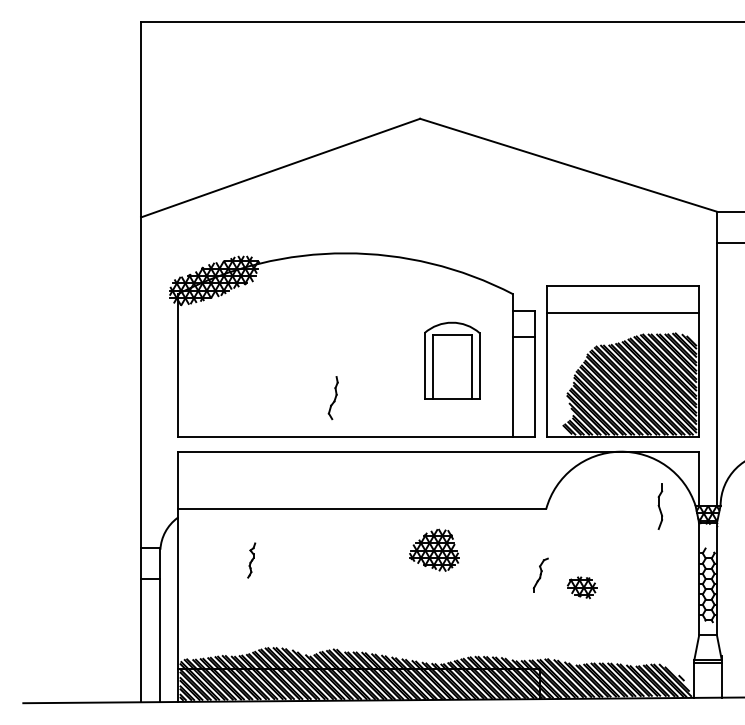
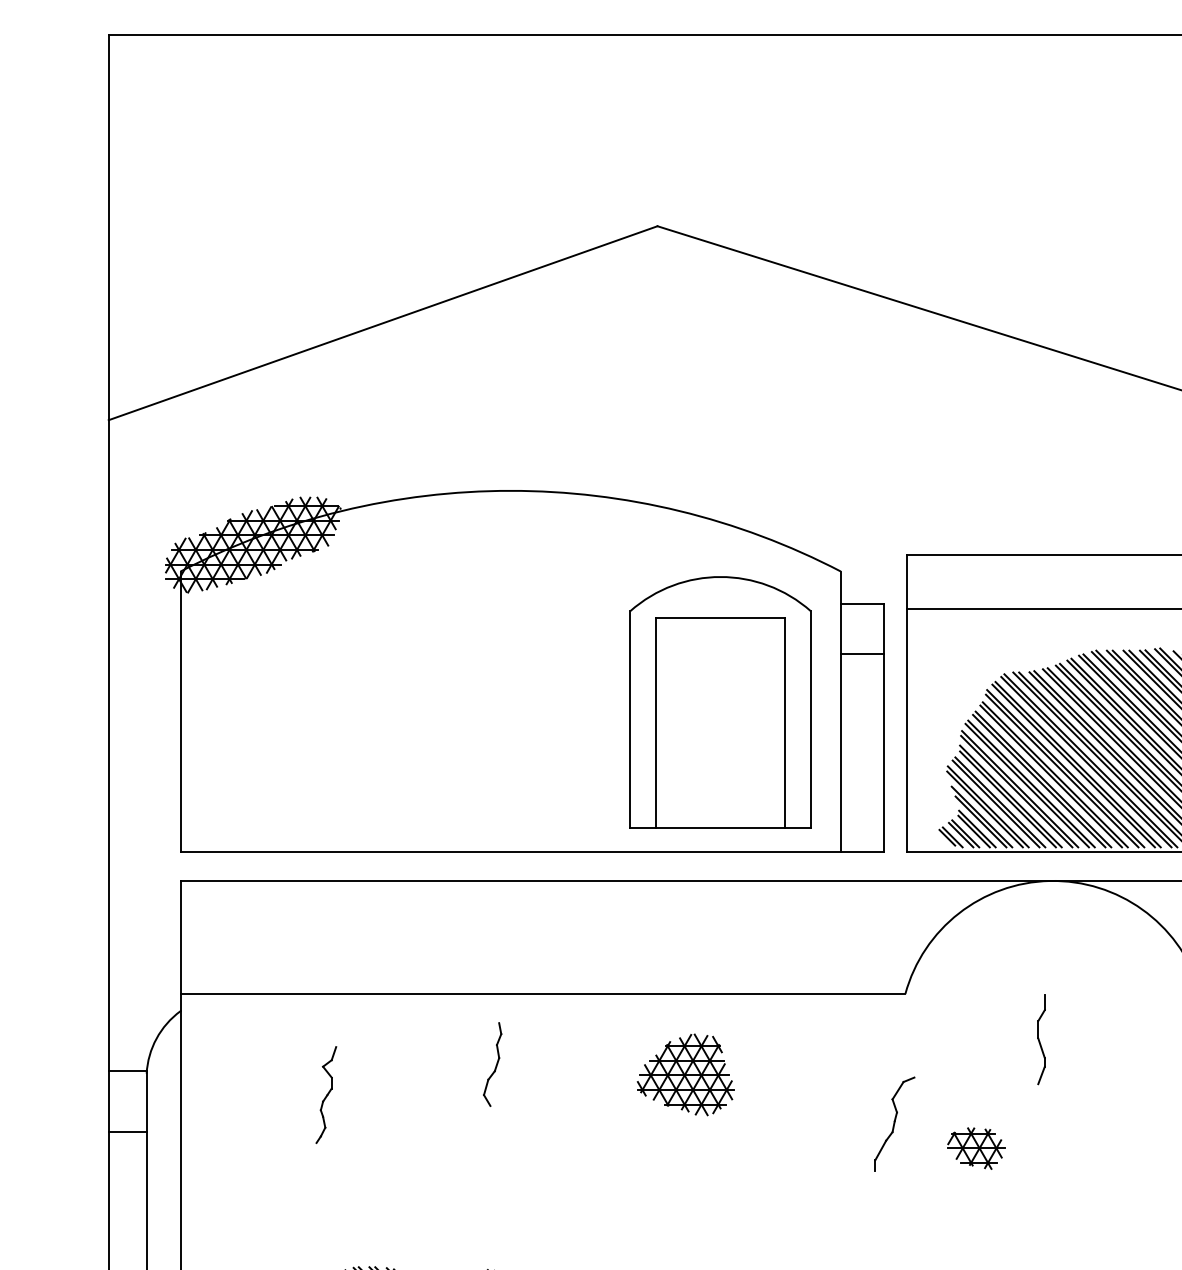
part: (451, 360) -> (719, 701), size x1.67
part: (332, 397) -> (491, 1063), moved
part: (660, 506) -> (1041, 1039), moved
part: (251, 560) -> (325, 1094), size x1.43
part: (540, 574) -> (894, 1122), size x1.43

